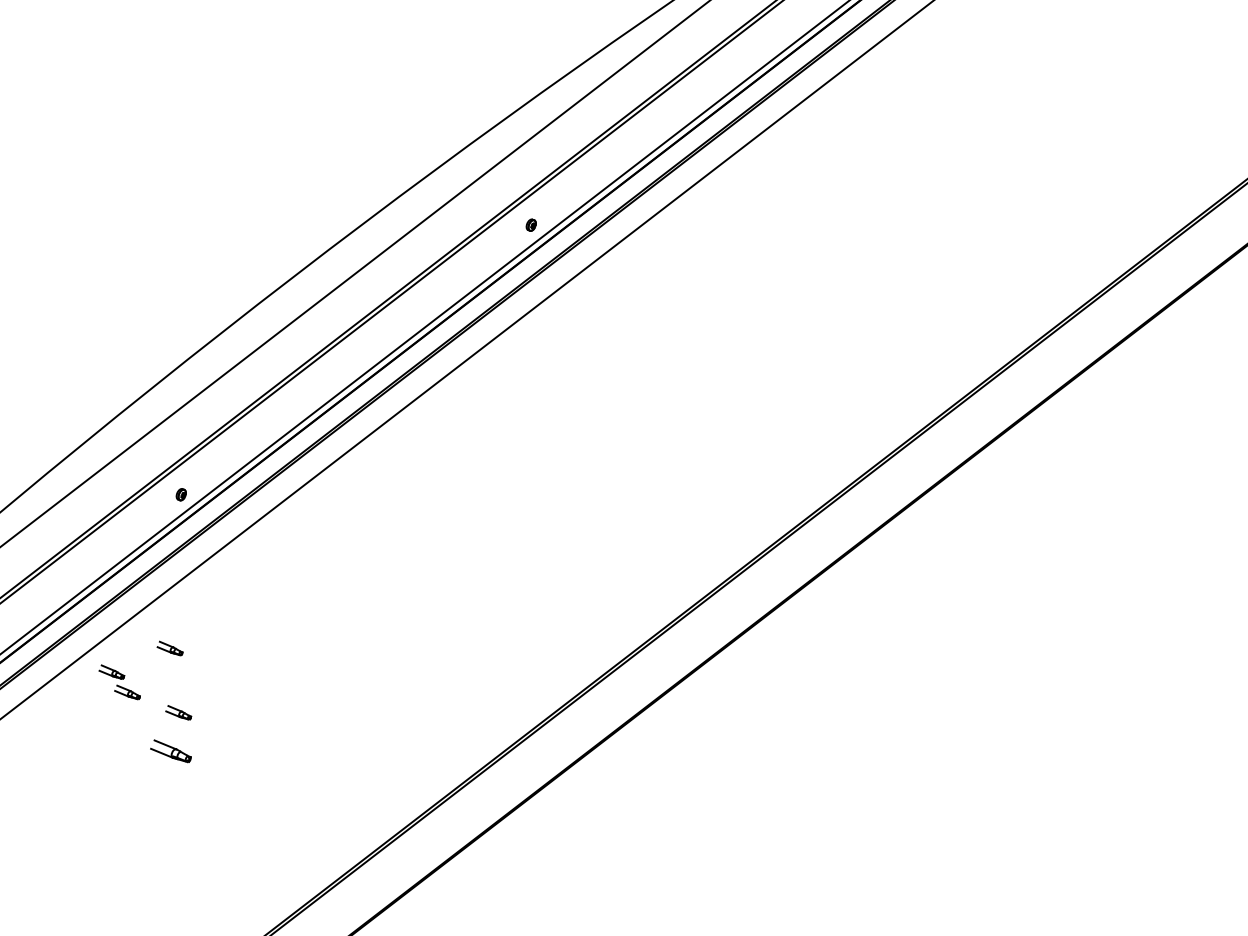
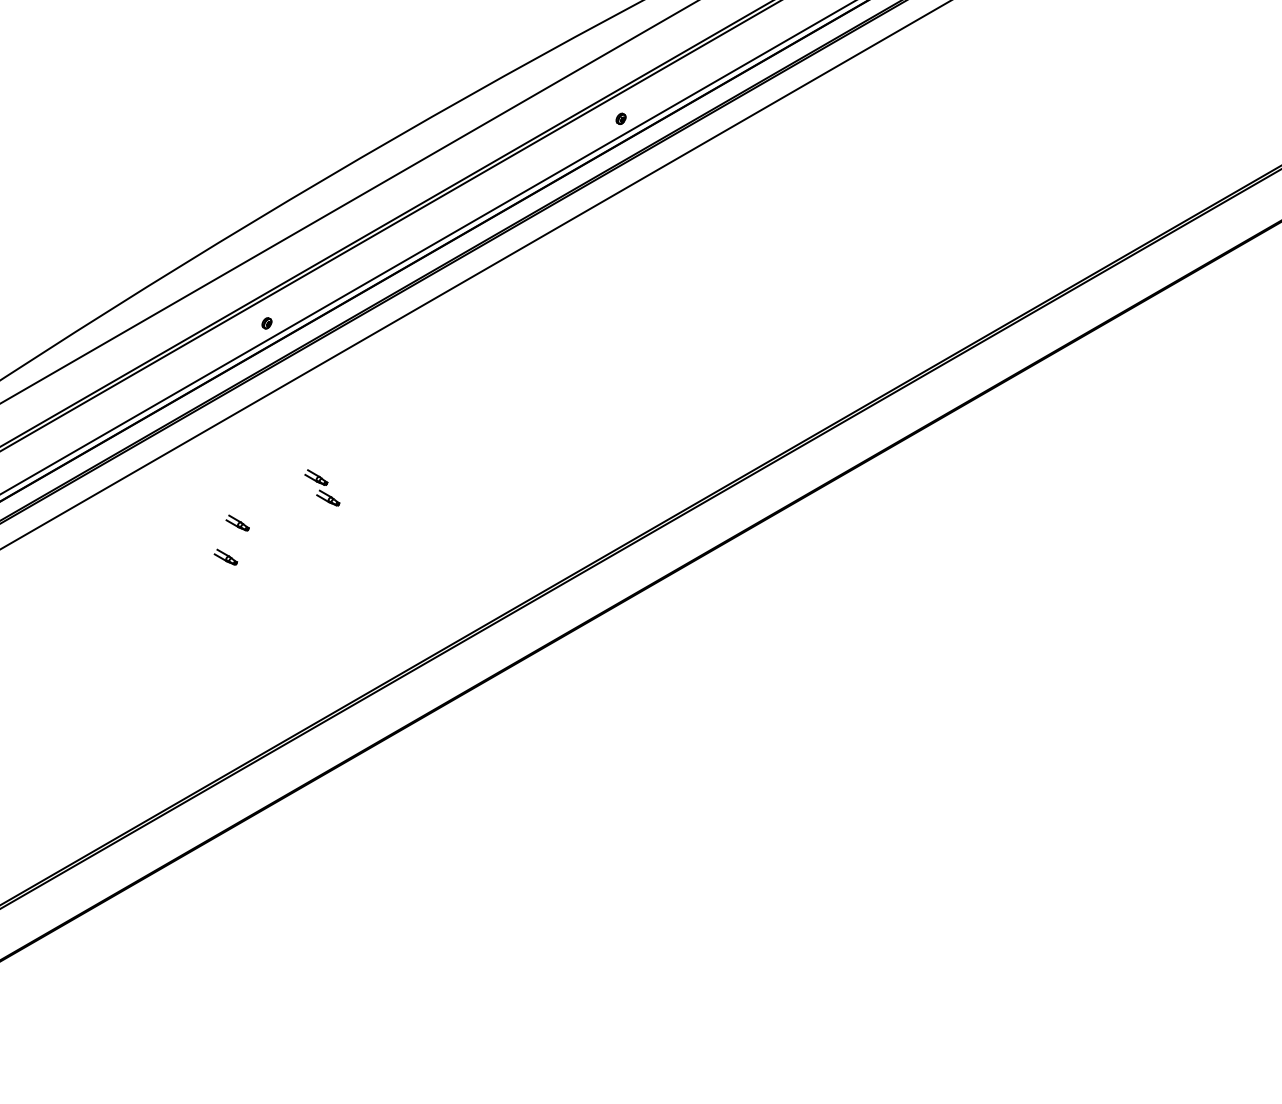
part: (169, 647) -> (237, 462), removed
part: (119, 681) -> (322, 487), moved
part: (170, 750) -> (225, 556), size x0.62

